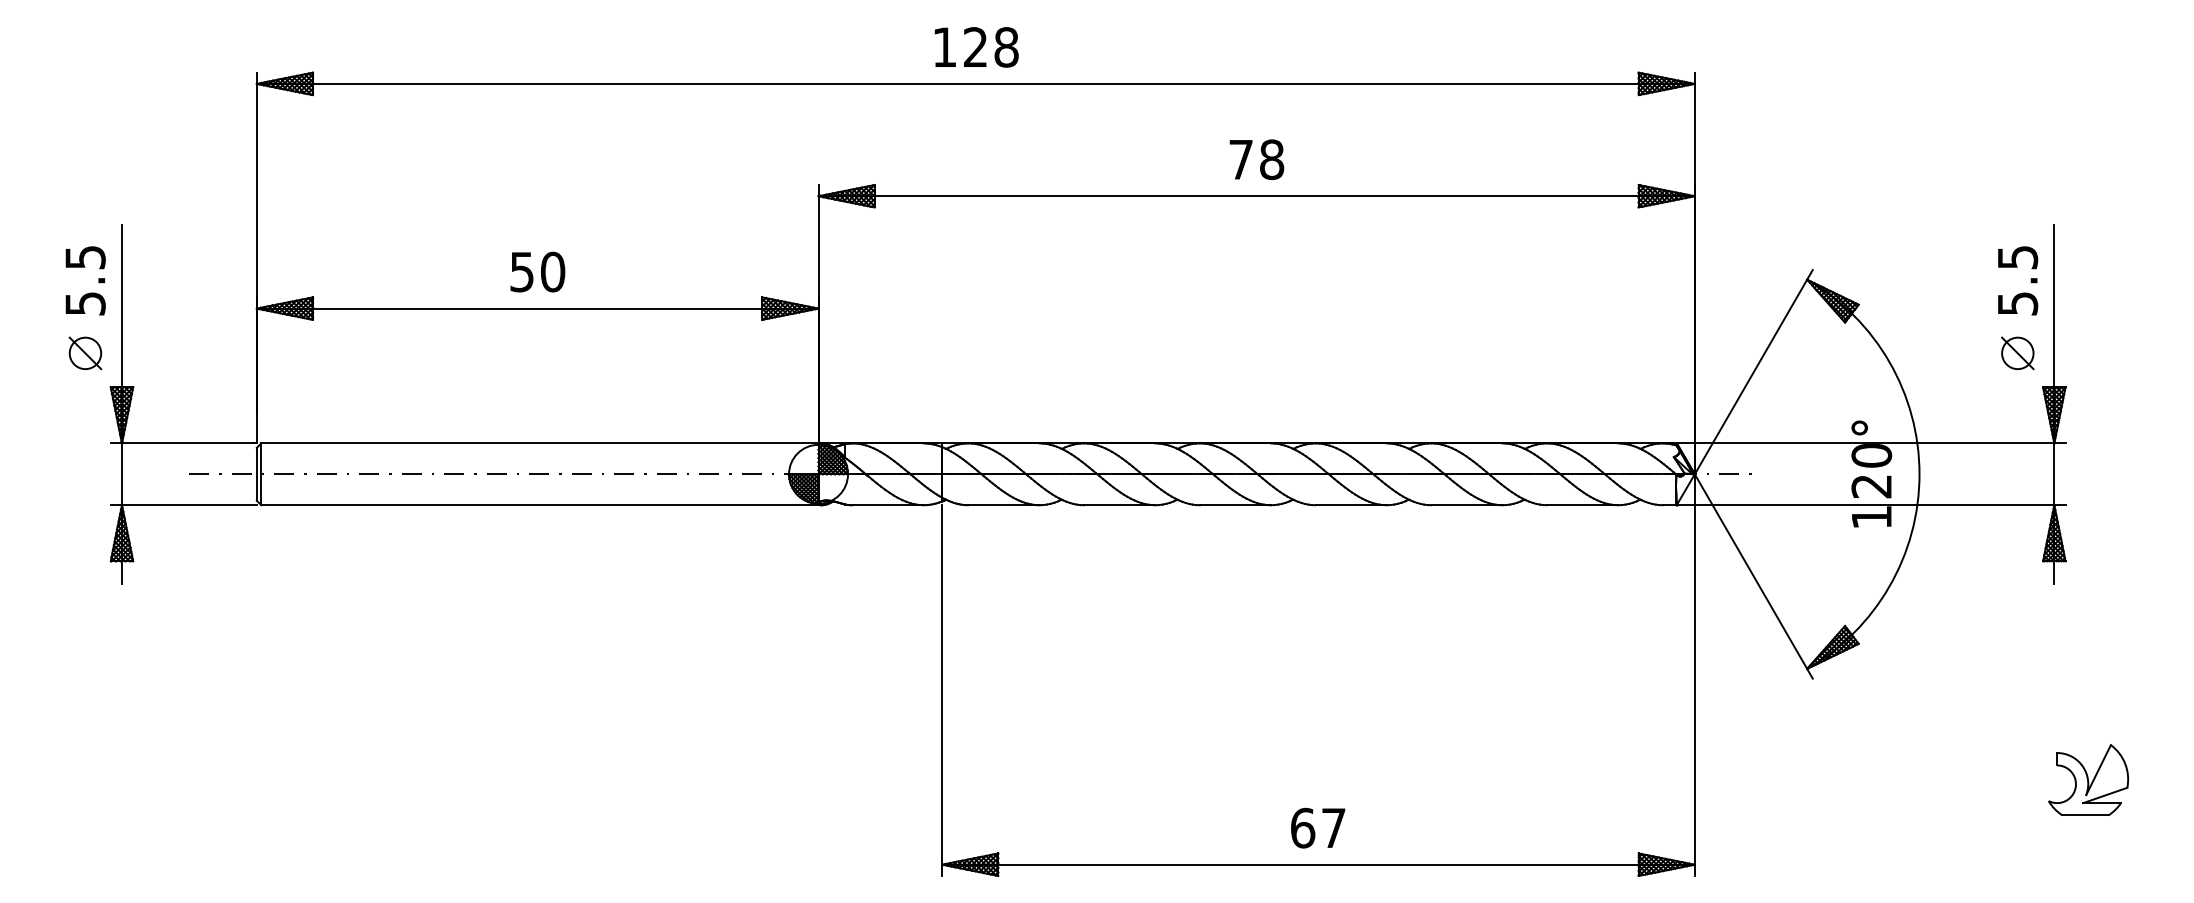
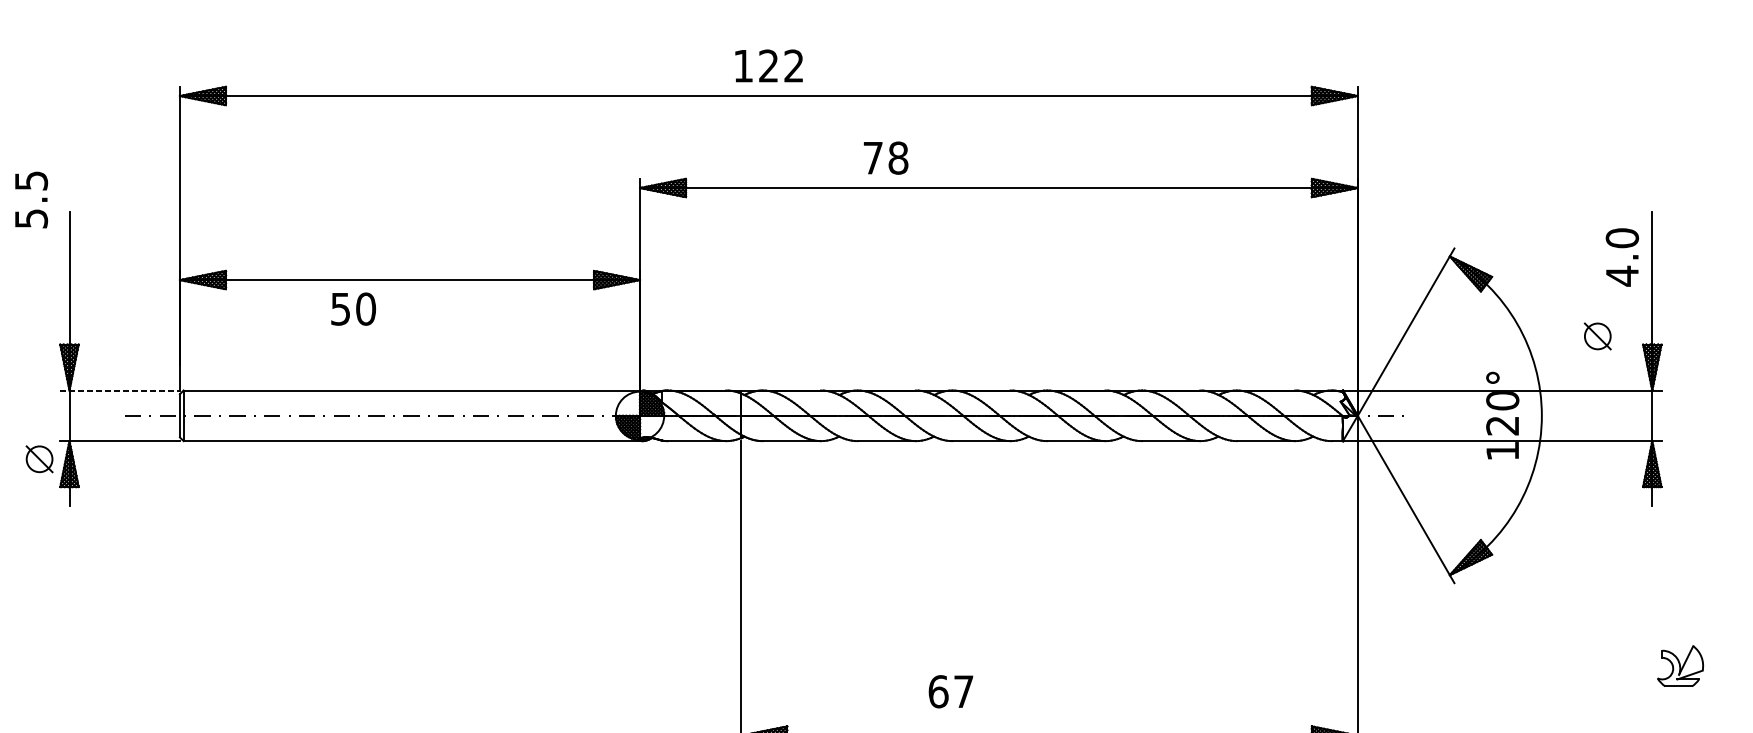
text: (1006, 47) -> (794, 66), 128 -> 122
text: (1256, 159) -> (885, 157), moved
text: (537, 271) -> (353, 308), moved
text: (85, 280) -> (31, 199), moved
text: (2017, 280) -> (1622, 257), 5.5 -> 4.0
part: (85, 353) -> (39, 459), moved
part: (2017, 353) -> (1597, 336), moved
line: (184, 443) -> (120, 390), solid -> dashed
part: (2088, 779) -> (1680, 665), size x0.7
text: (1318, 827) -> (951, 691), moved

